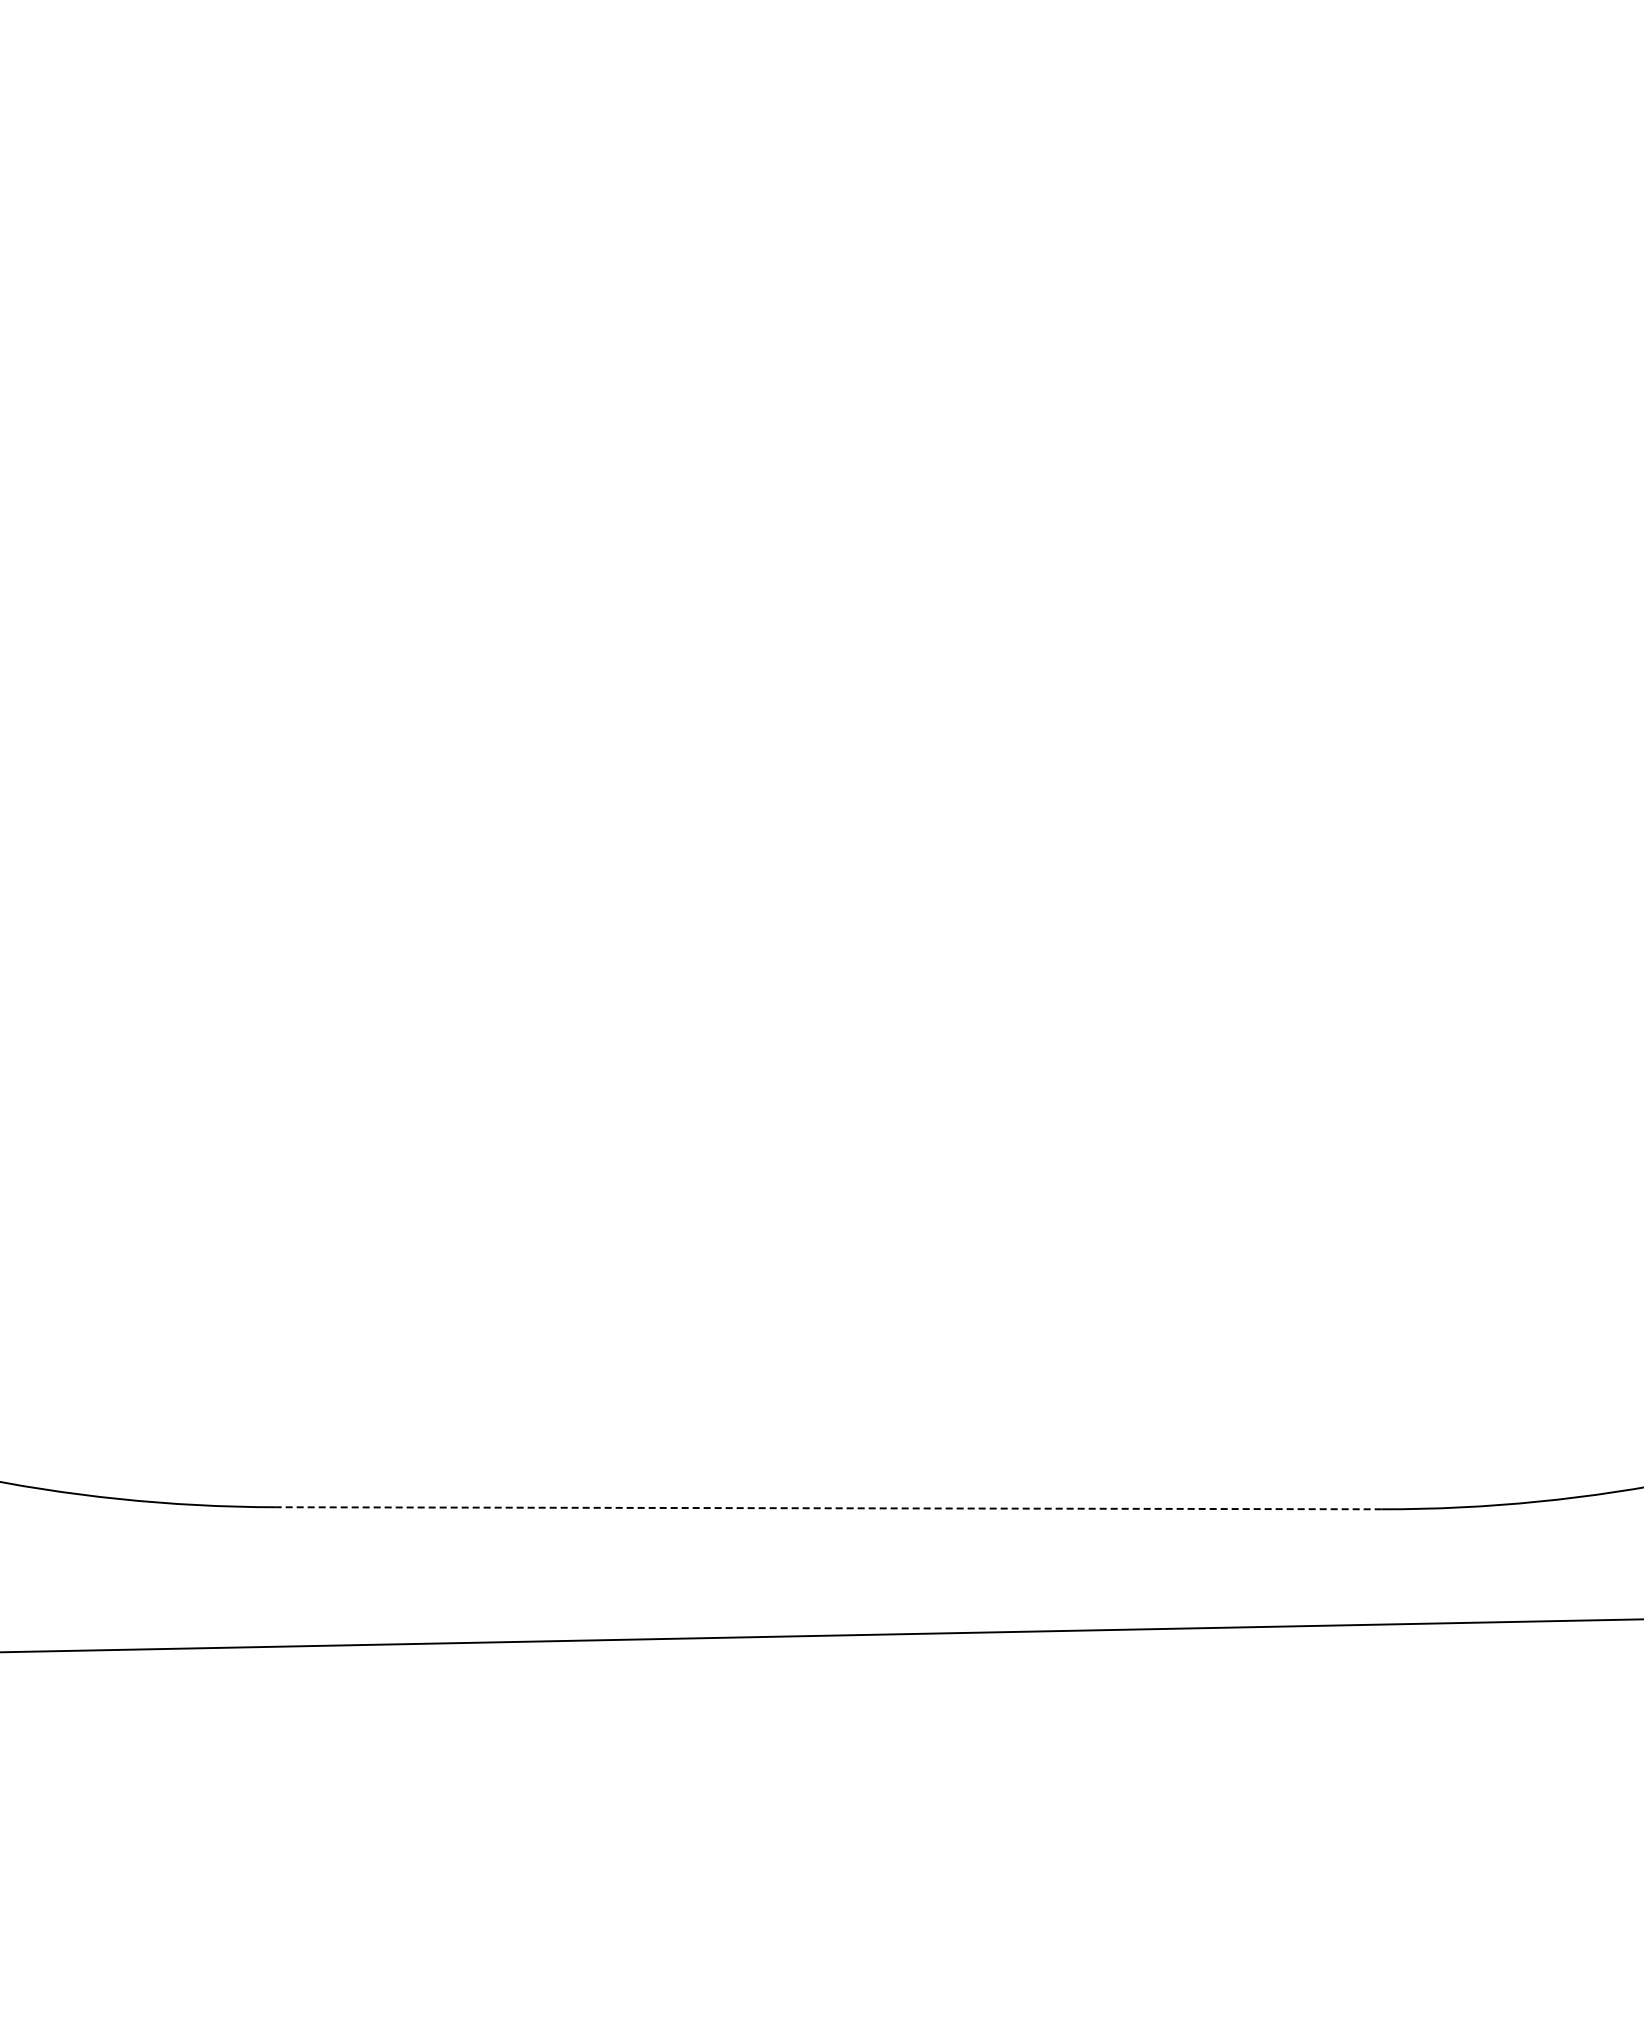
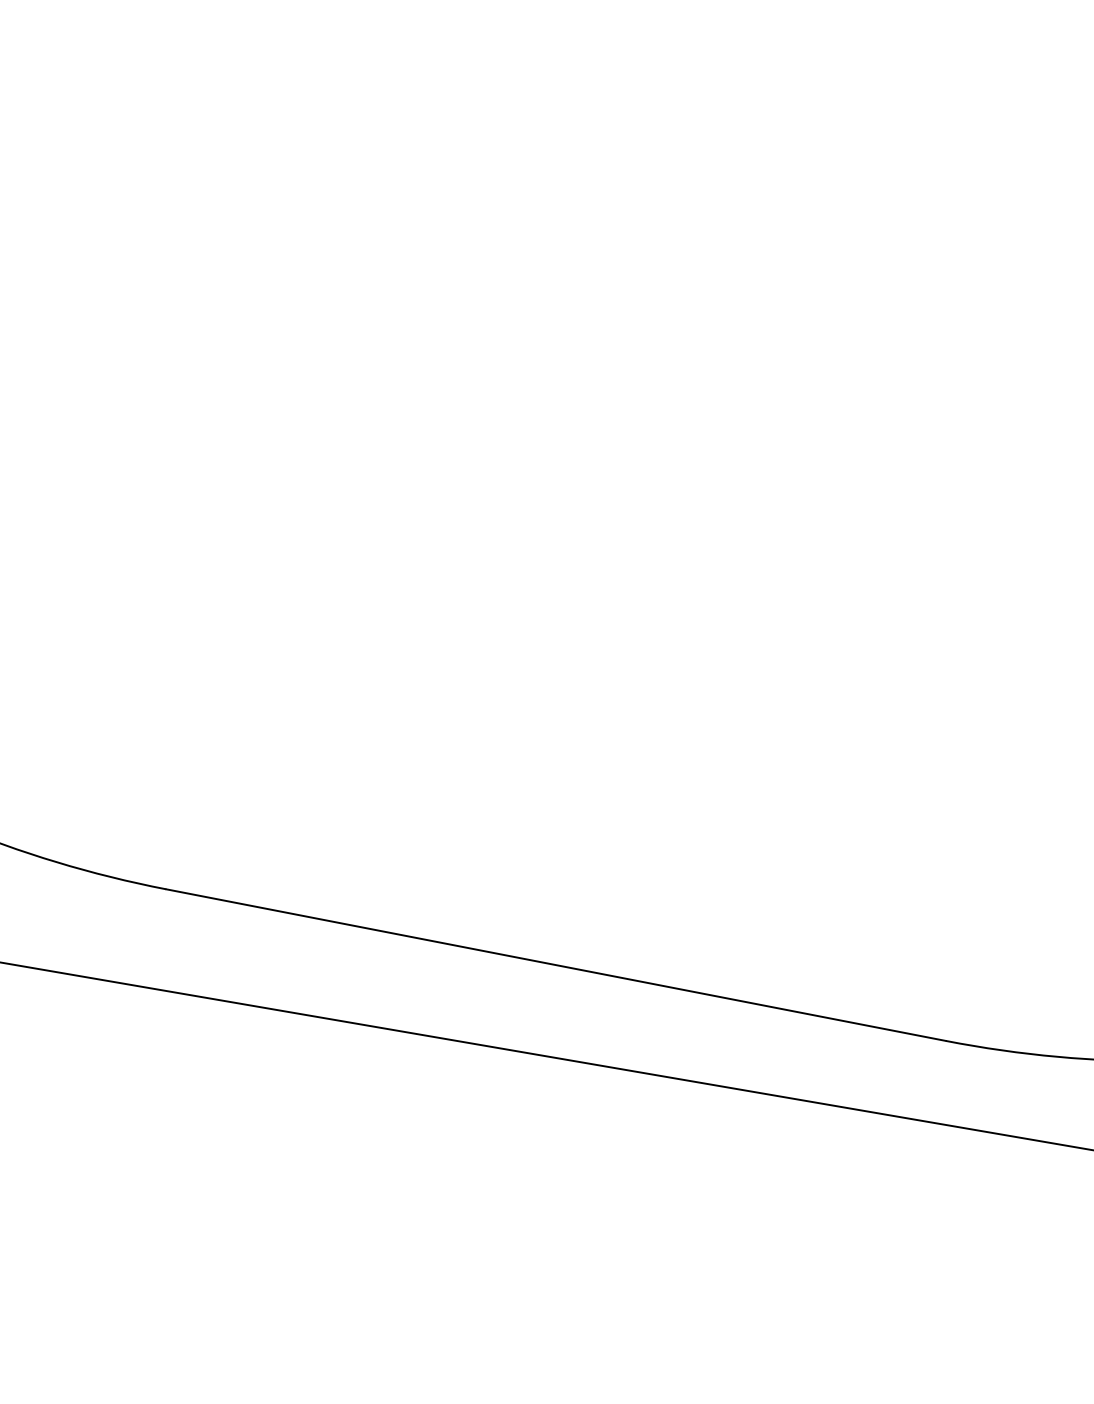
line: (828, 1508) -> (555, 965), dashed -> solid

